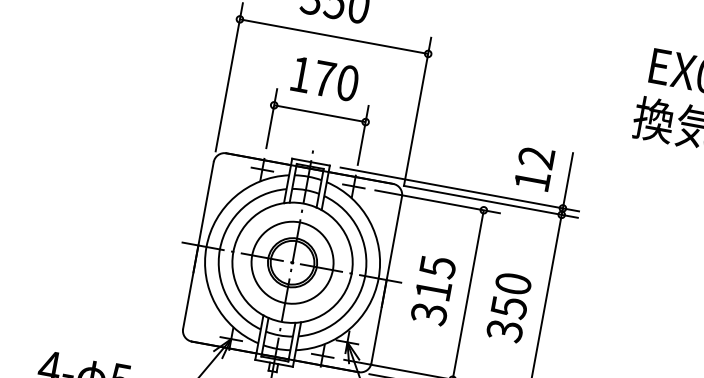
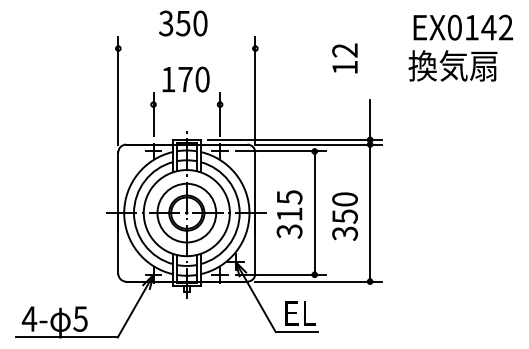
line: (333, 36) -> (186, 48), removed
line: (319, 113) -> (186, 104), removed
text: (533, 168) -> (344, 58), moved

